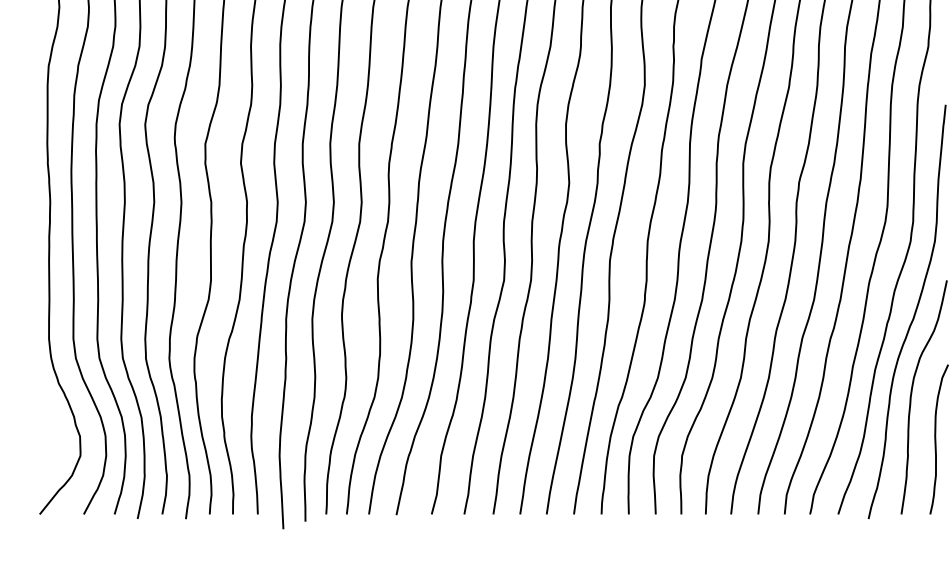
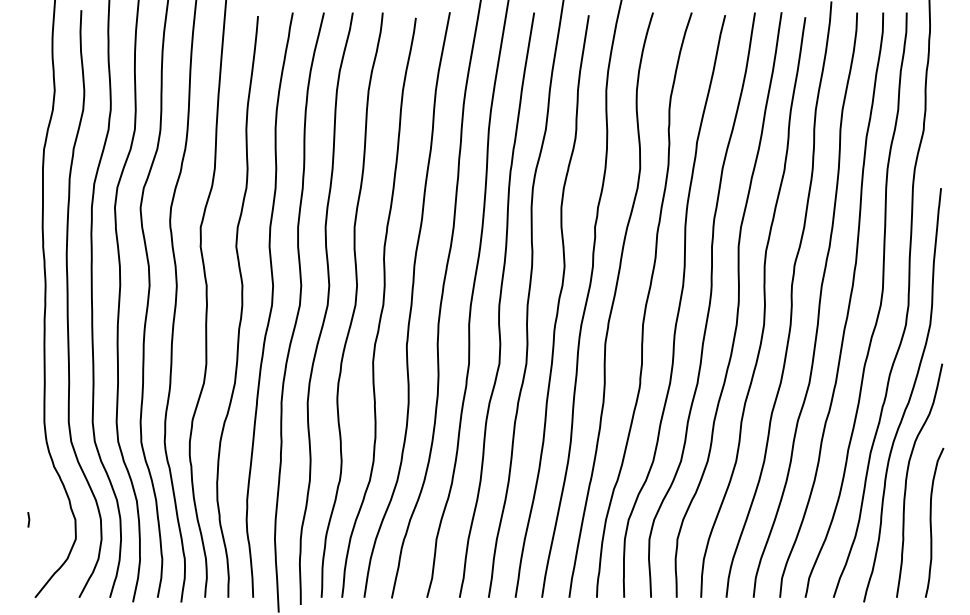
line: (33, 436) -> (28, 519), added

